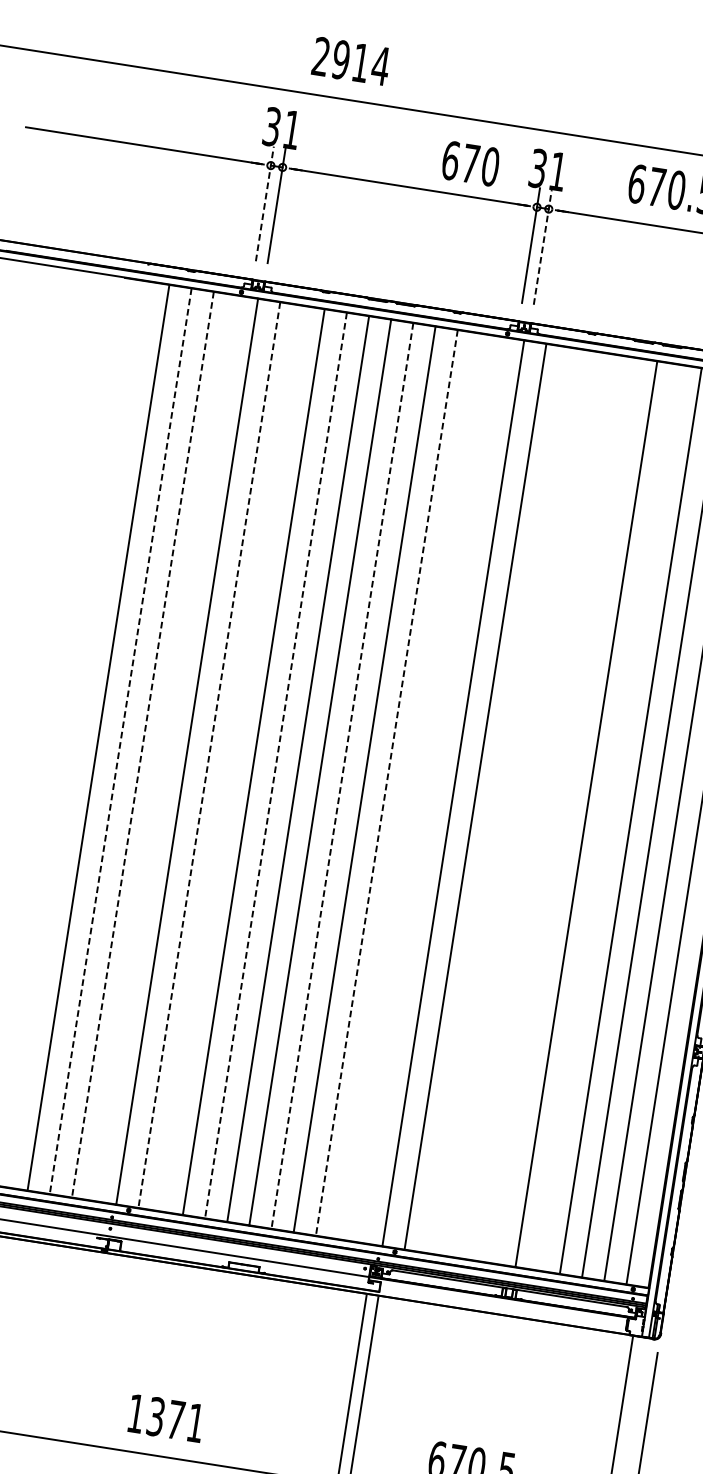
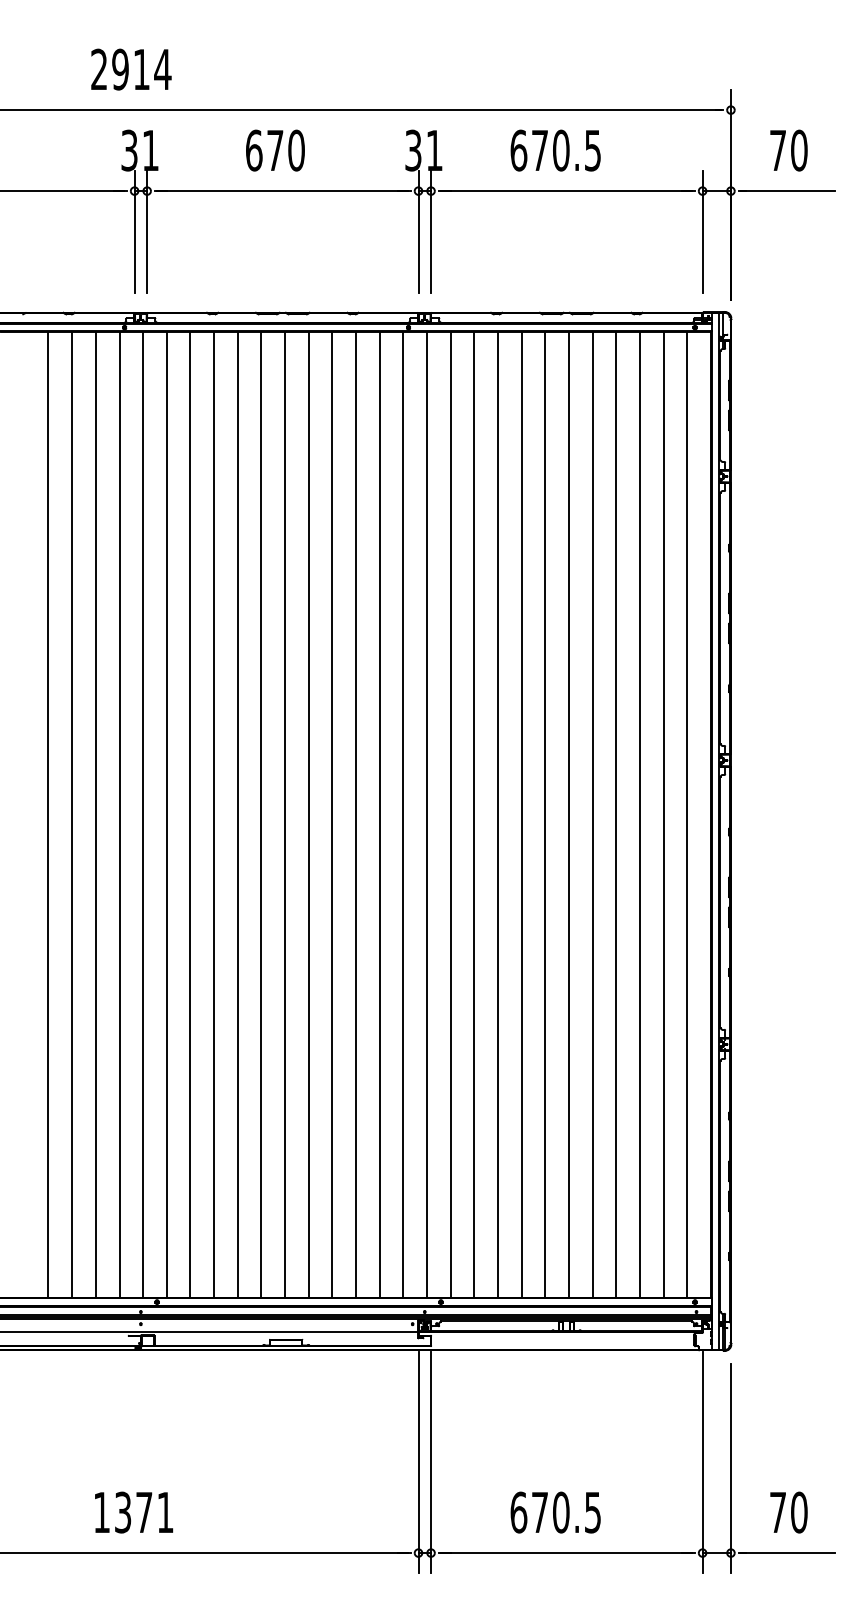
text: (351, 61) -> (131, 69), moved
text: (470, 163) -> (275, 150), moved
line: (264, 203) -> (134, 231), dashed -> solid
line: (543, 247) -> (431, 231), dashed -> solid
line: (120, 741) -> (72, 815), dashed -> solid
line: (142, 745) -> (95, 815), dashed -> solid
line: (165, 747) -> (119, 814), added
line: (209, 755) -> (166, 815), dashed -> solid
line: (231, 758) -> (190, 814), added
line: (275, 766) -> (237, 815), dashed -> solid
line: (342, 776) -> (308, 815), dashed -> solid
line: (387, 783) -> (356, 815), dashed -> solid
line: (408, 785) -> (379, 814), added
line: (431, 789) -> (403, 814), added
line: (497, 799) -> (474, 814), added
line: (519, 803) -> (497, 814), added
line: (542, 806) -> (521, 814), added
line: (564, 810) -> (545, 814), added
line: (608, 817) -> (592, 814), added
text: (166, 1418) -> (134, 1512), moved

